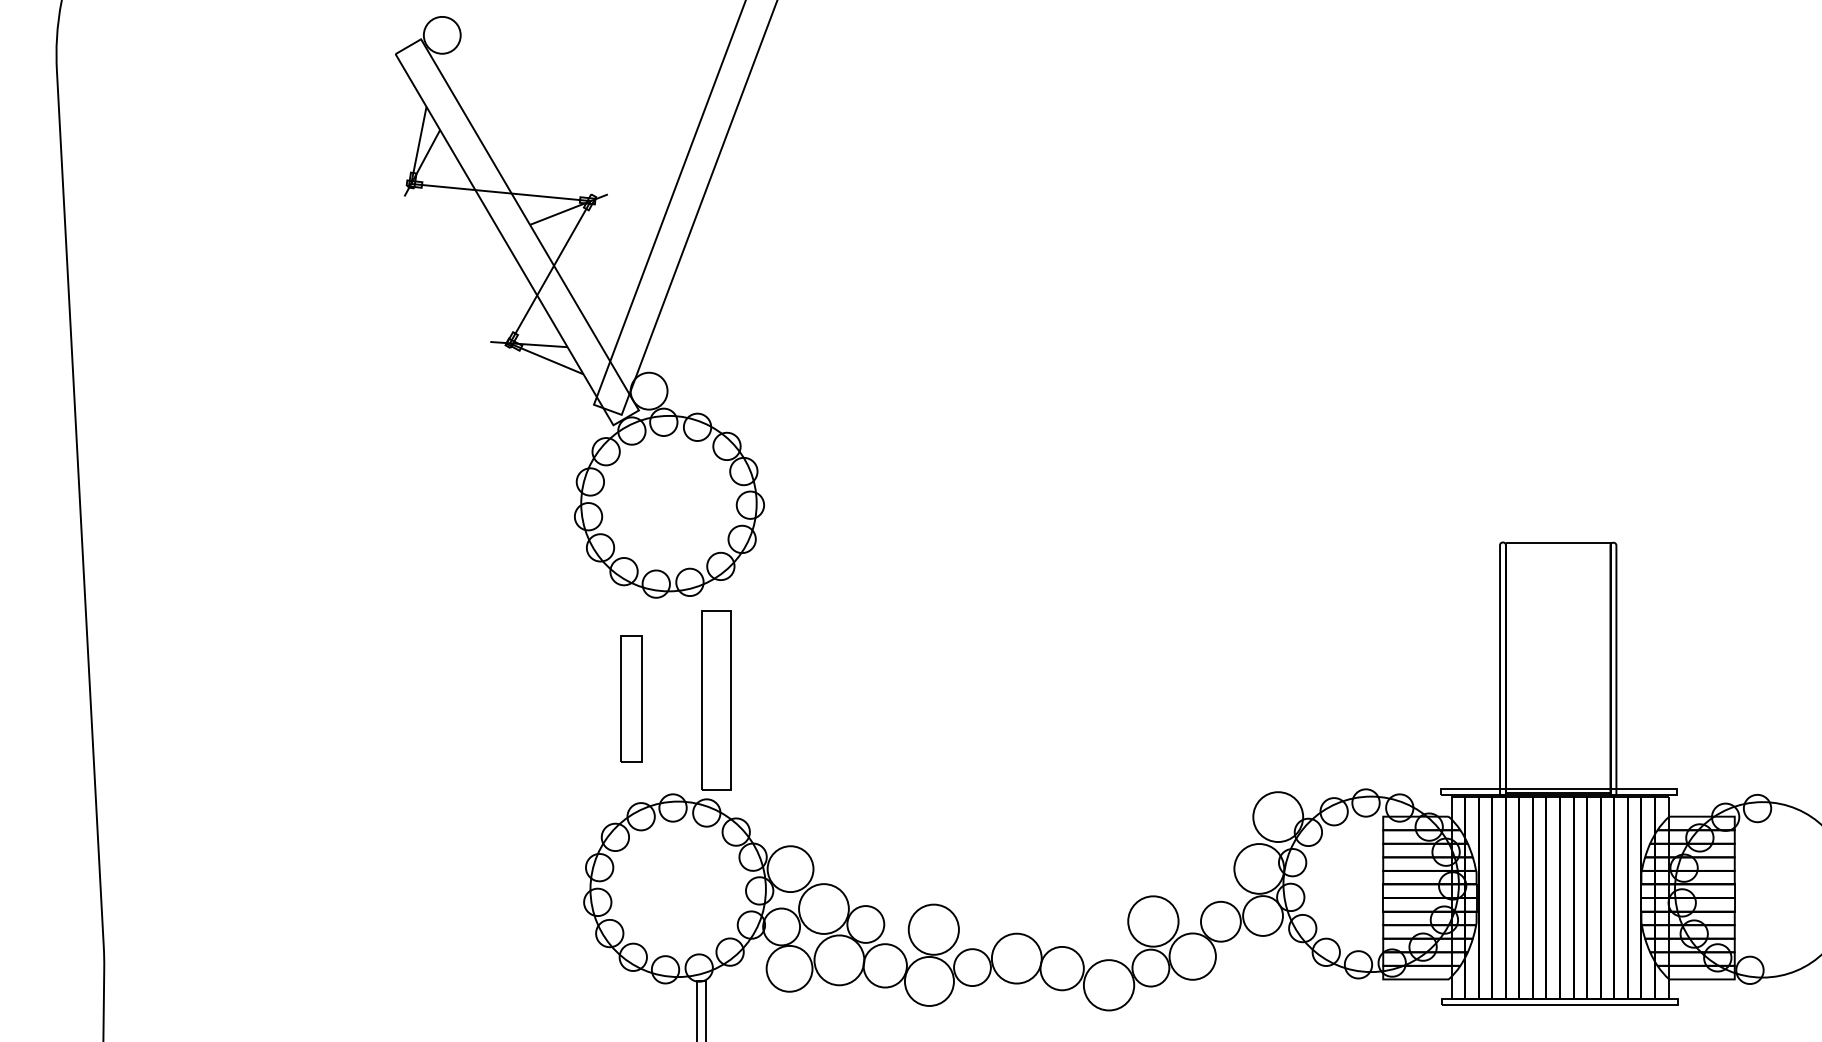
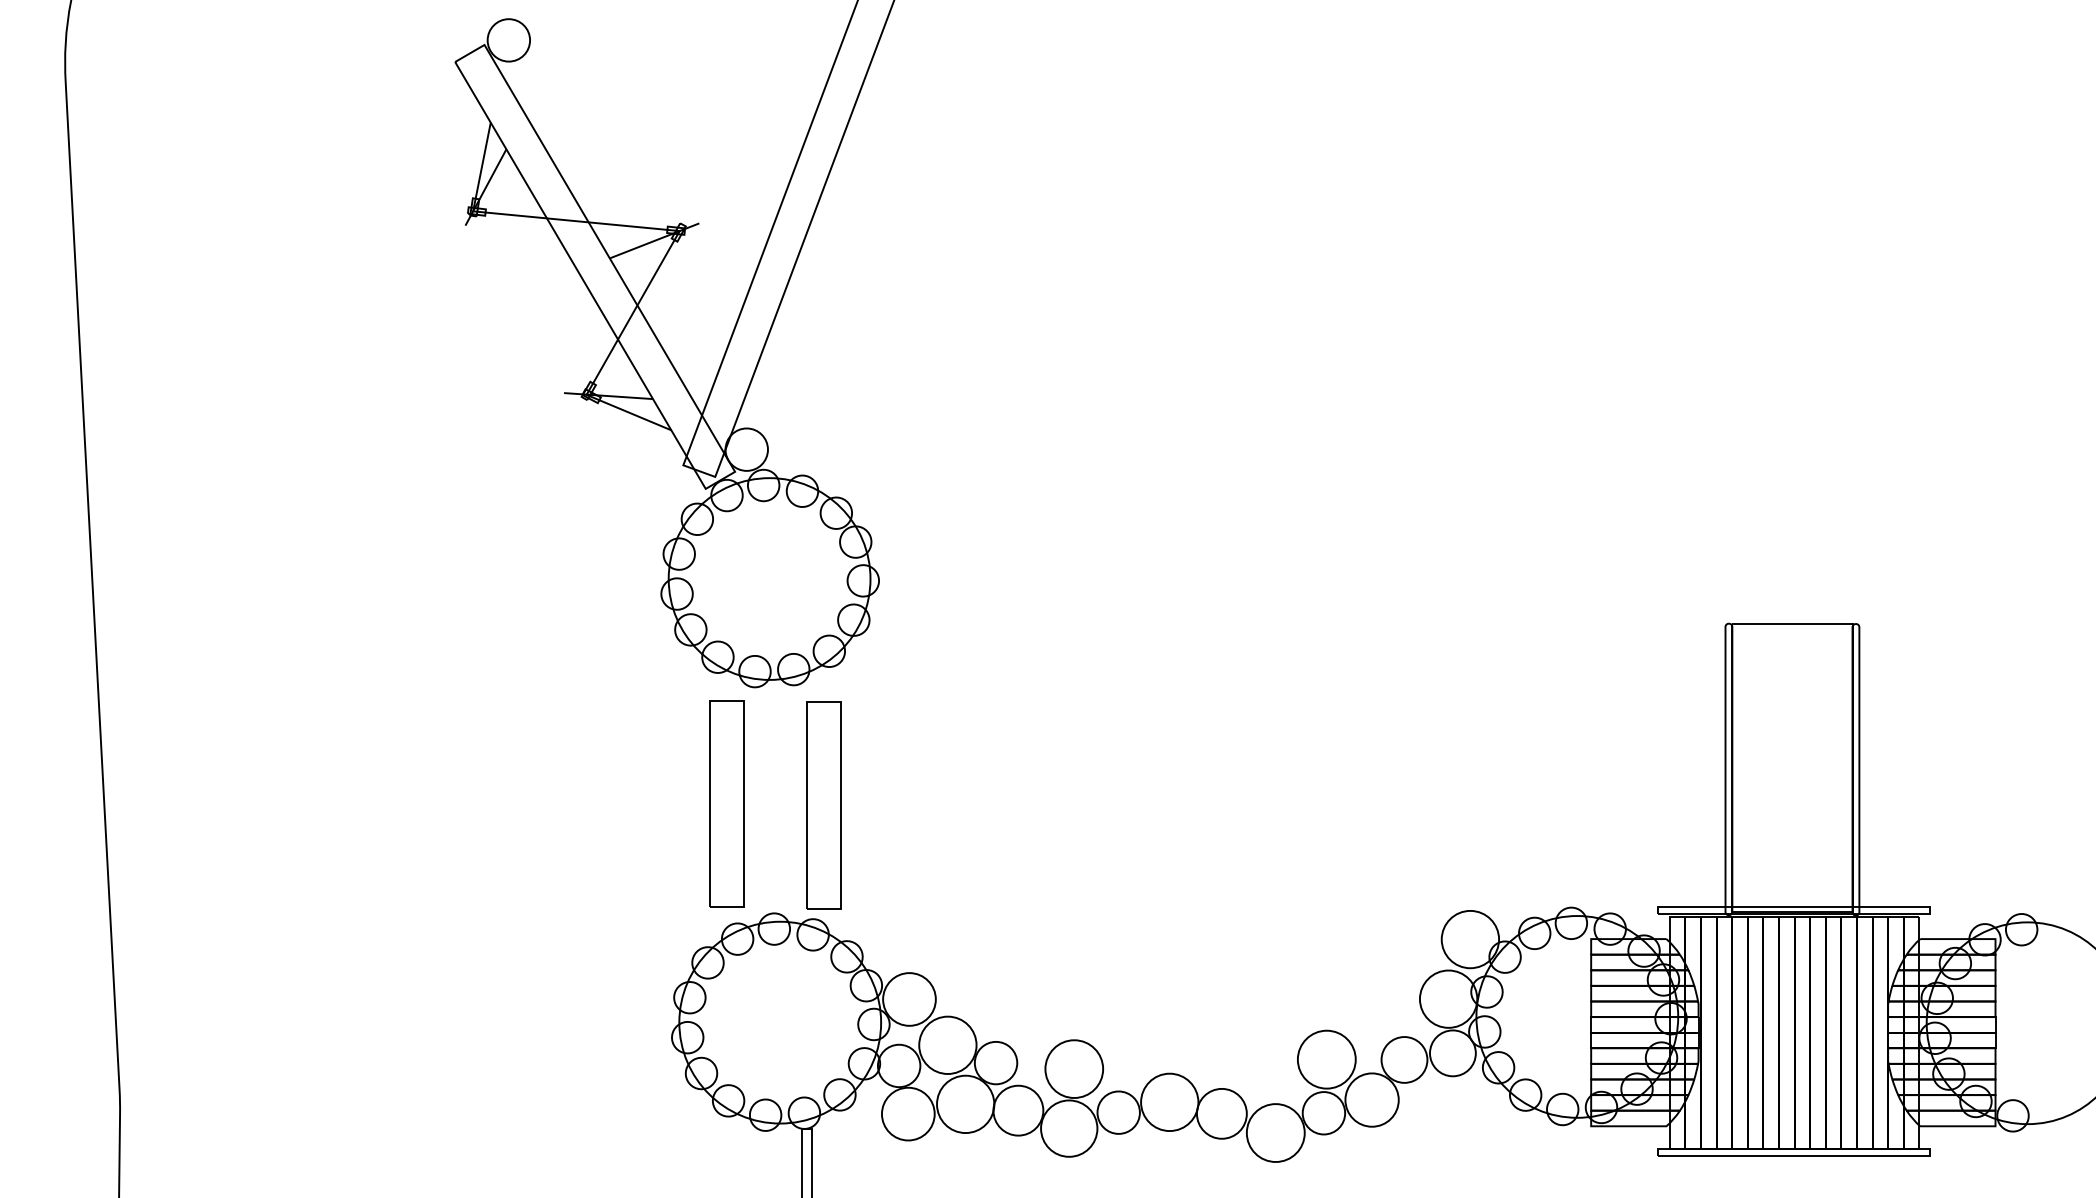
part: (631, 698) -> (726, 803), size x1.43

